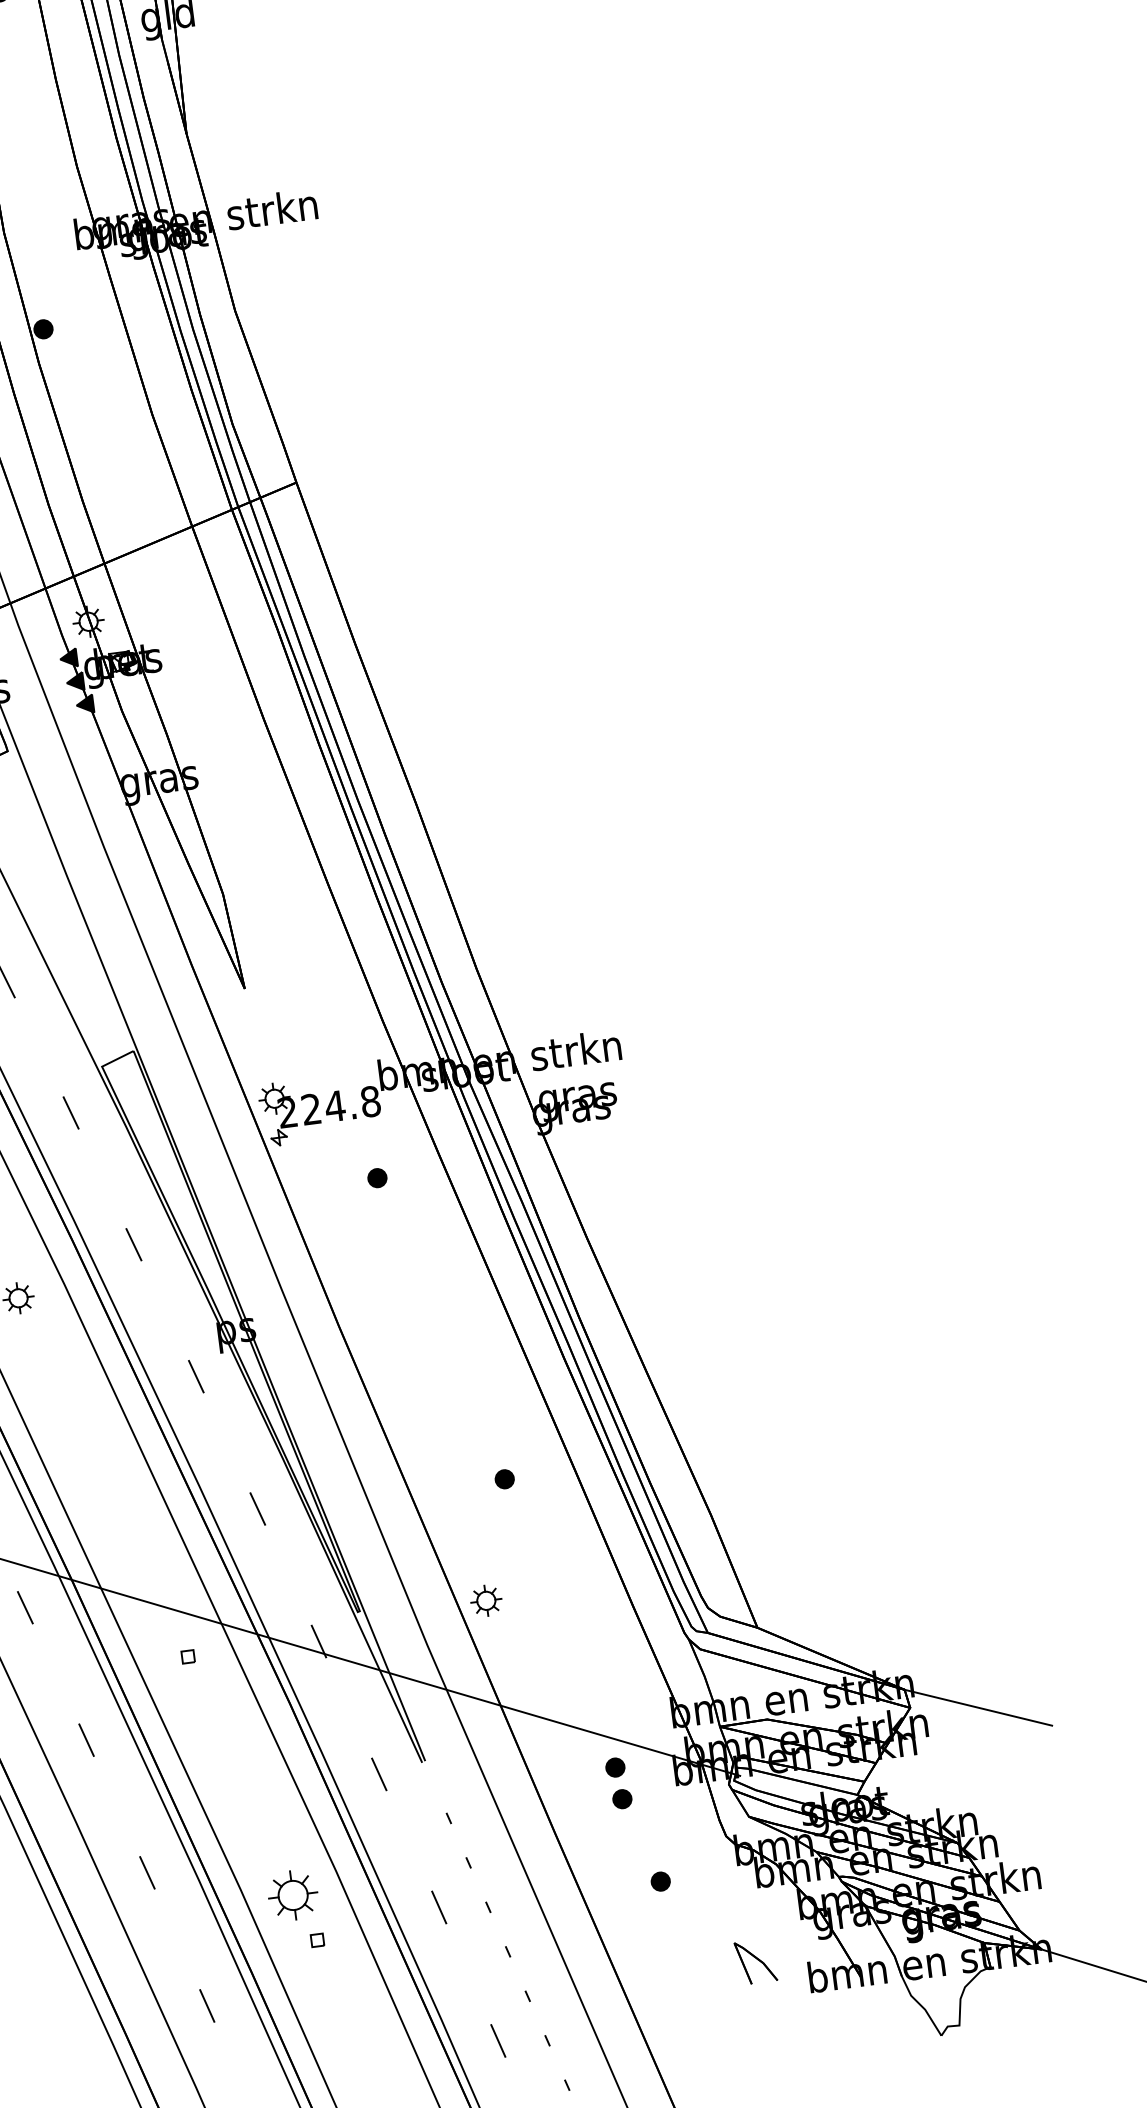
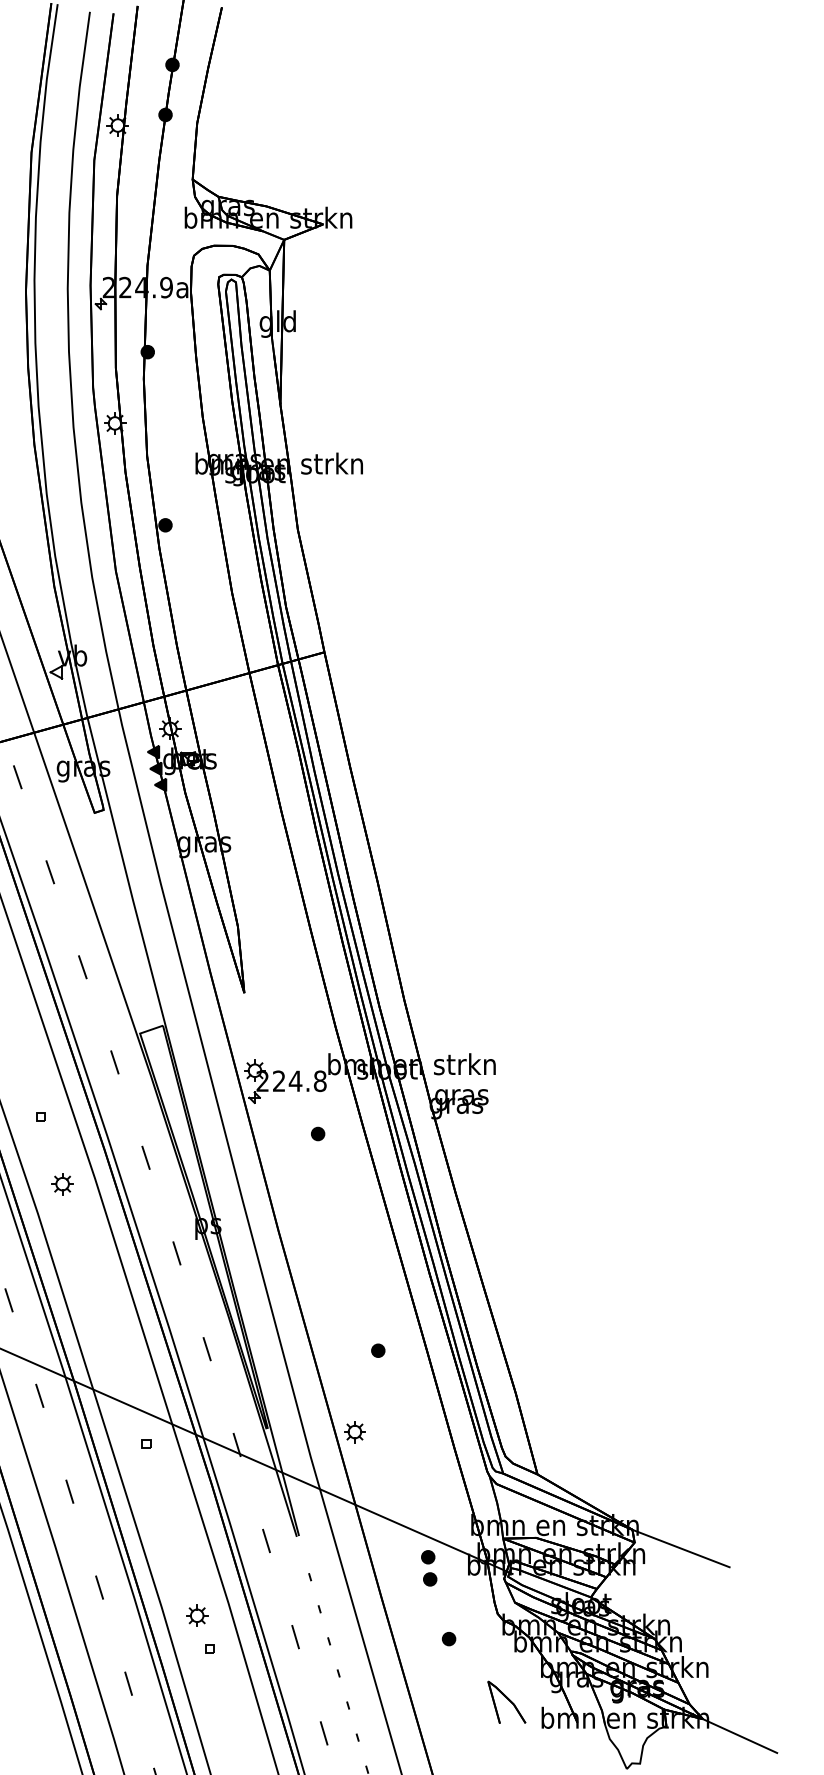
part: (293, 1894) -> (197, 1615), size x0.62
part: (755, 1960) -> (506, 1701), size x1.43

